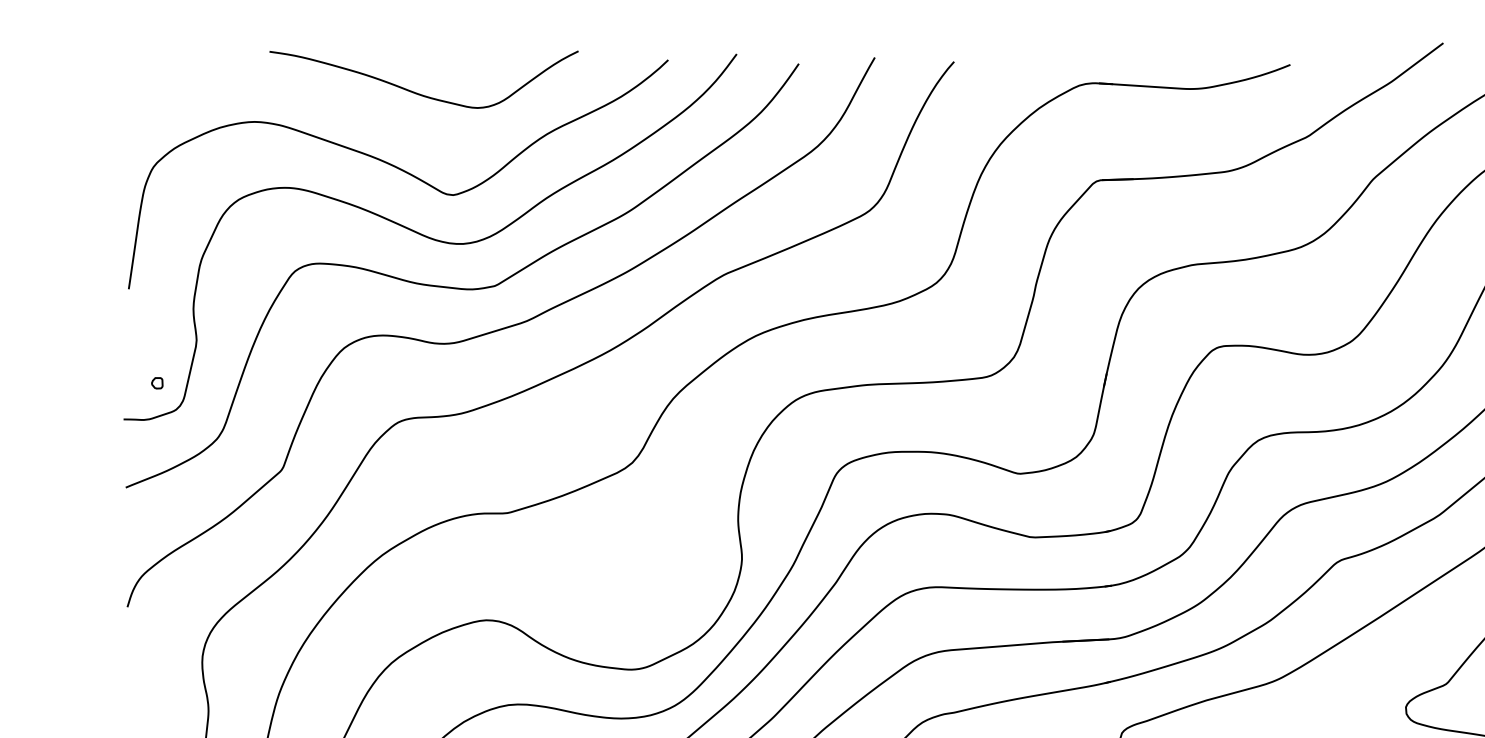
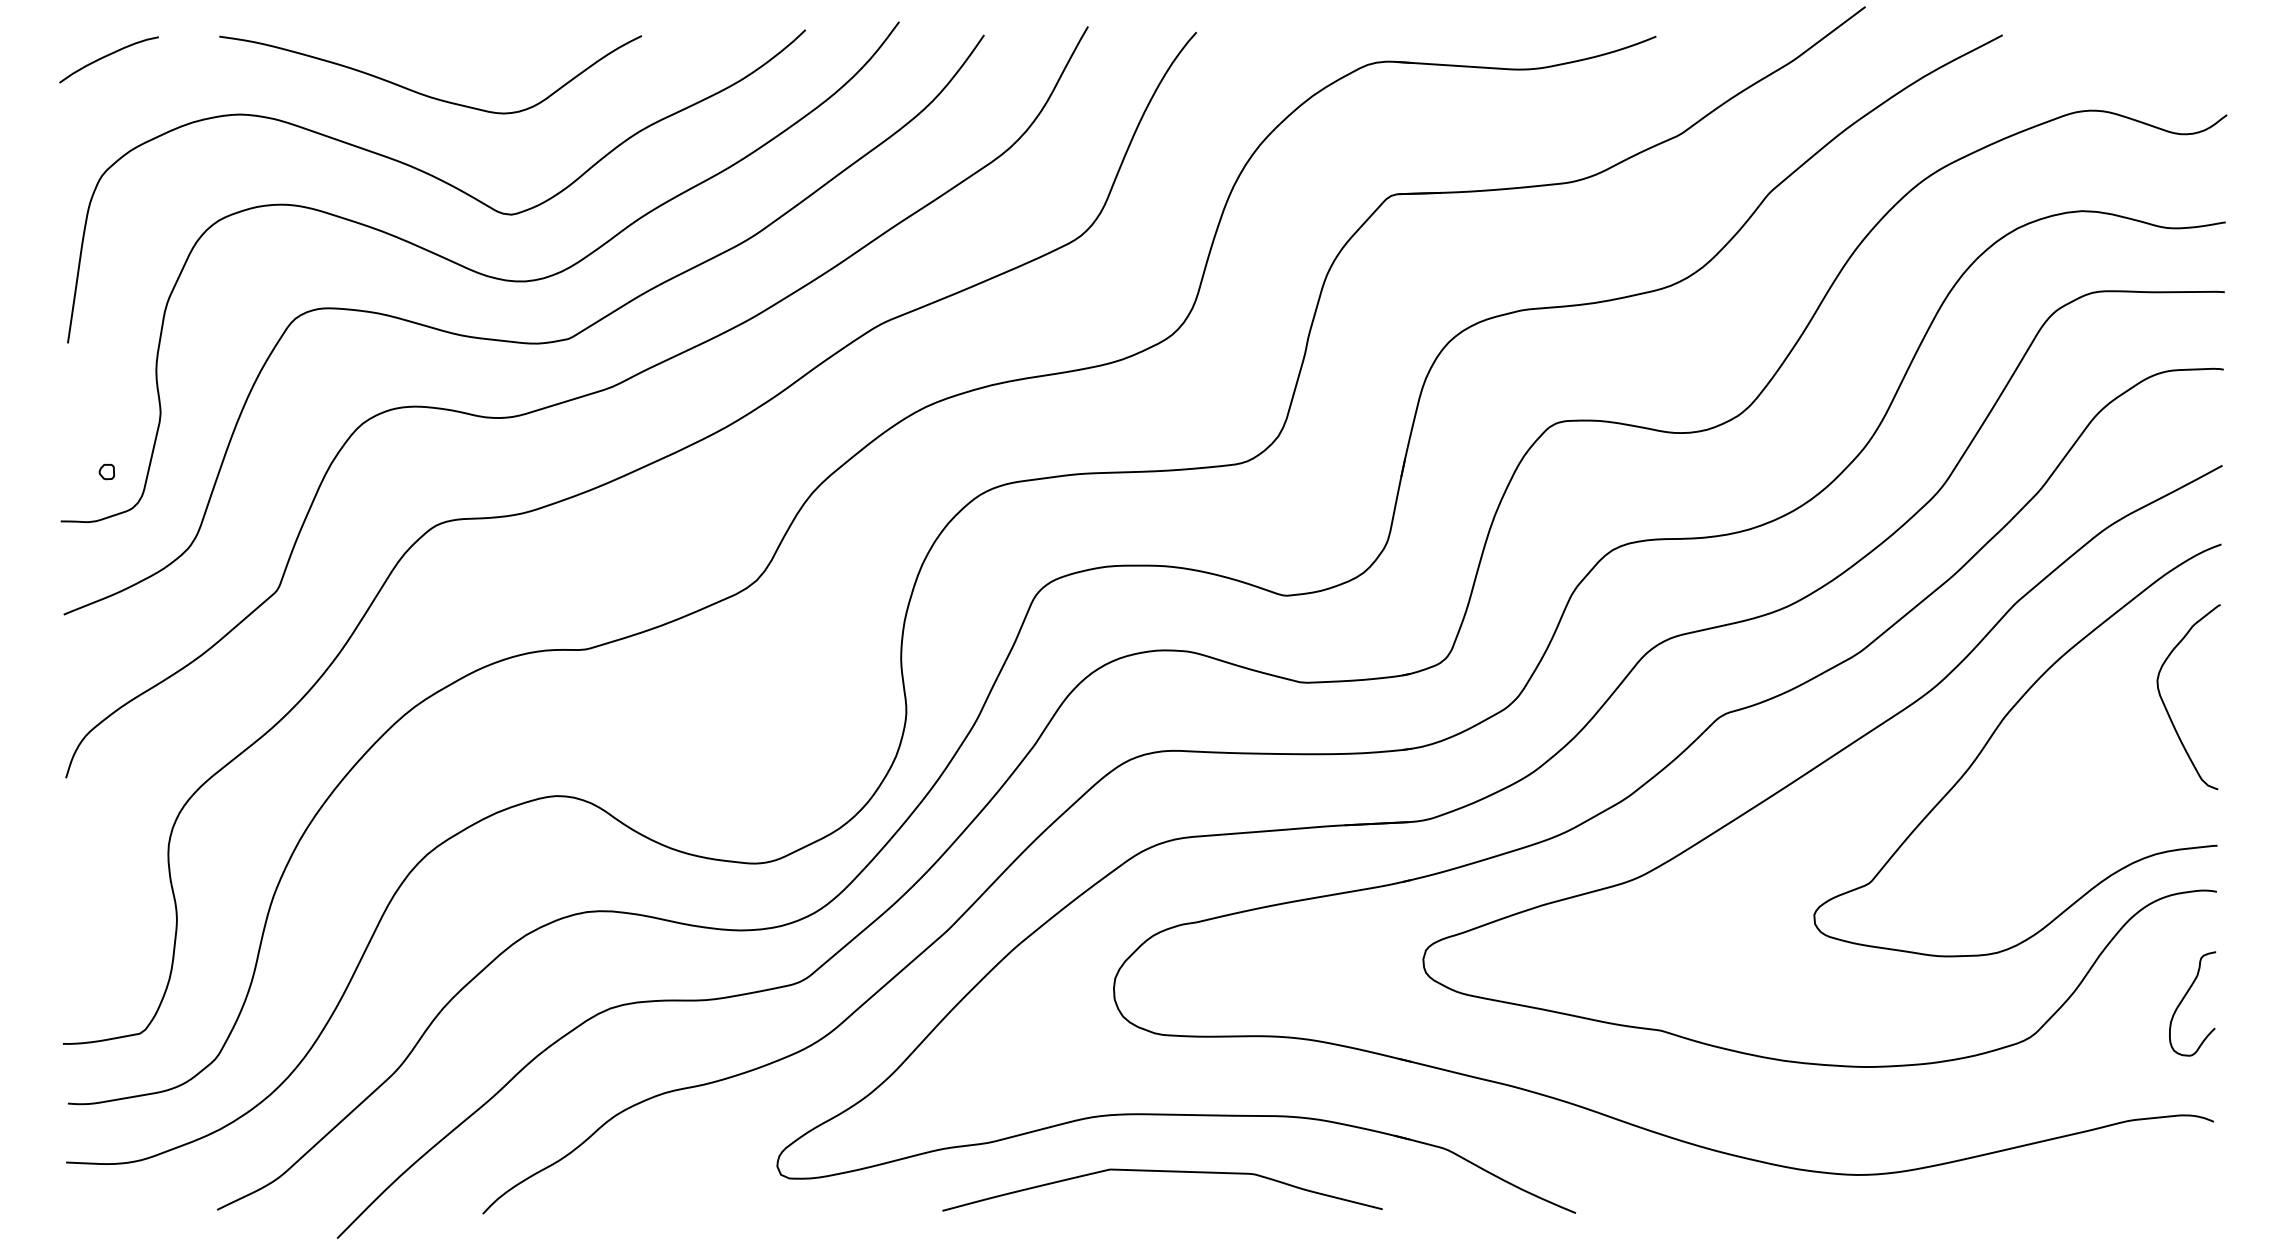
curve: (158, 79) -> (108, 56), added
curve: (418, 93) -> (423, 93), moved

